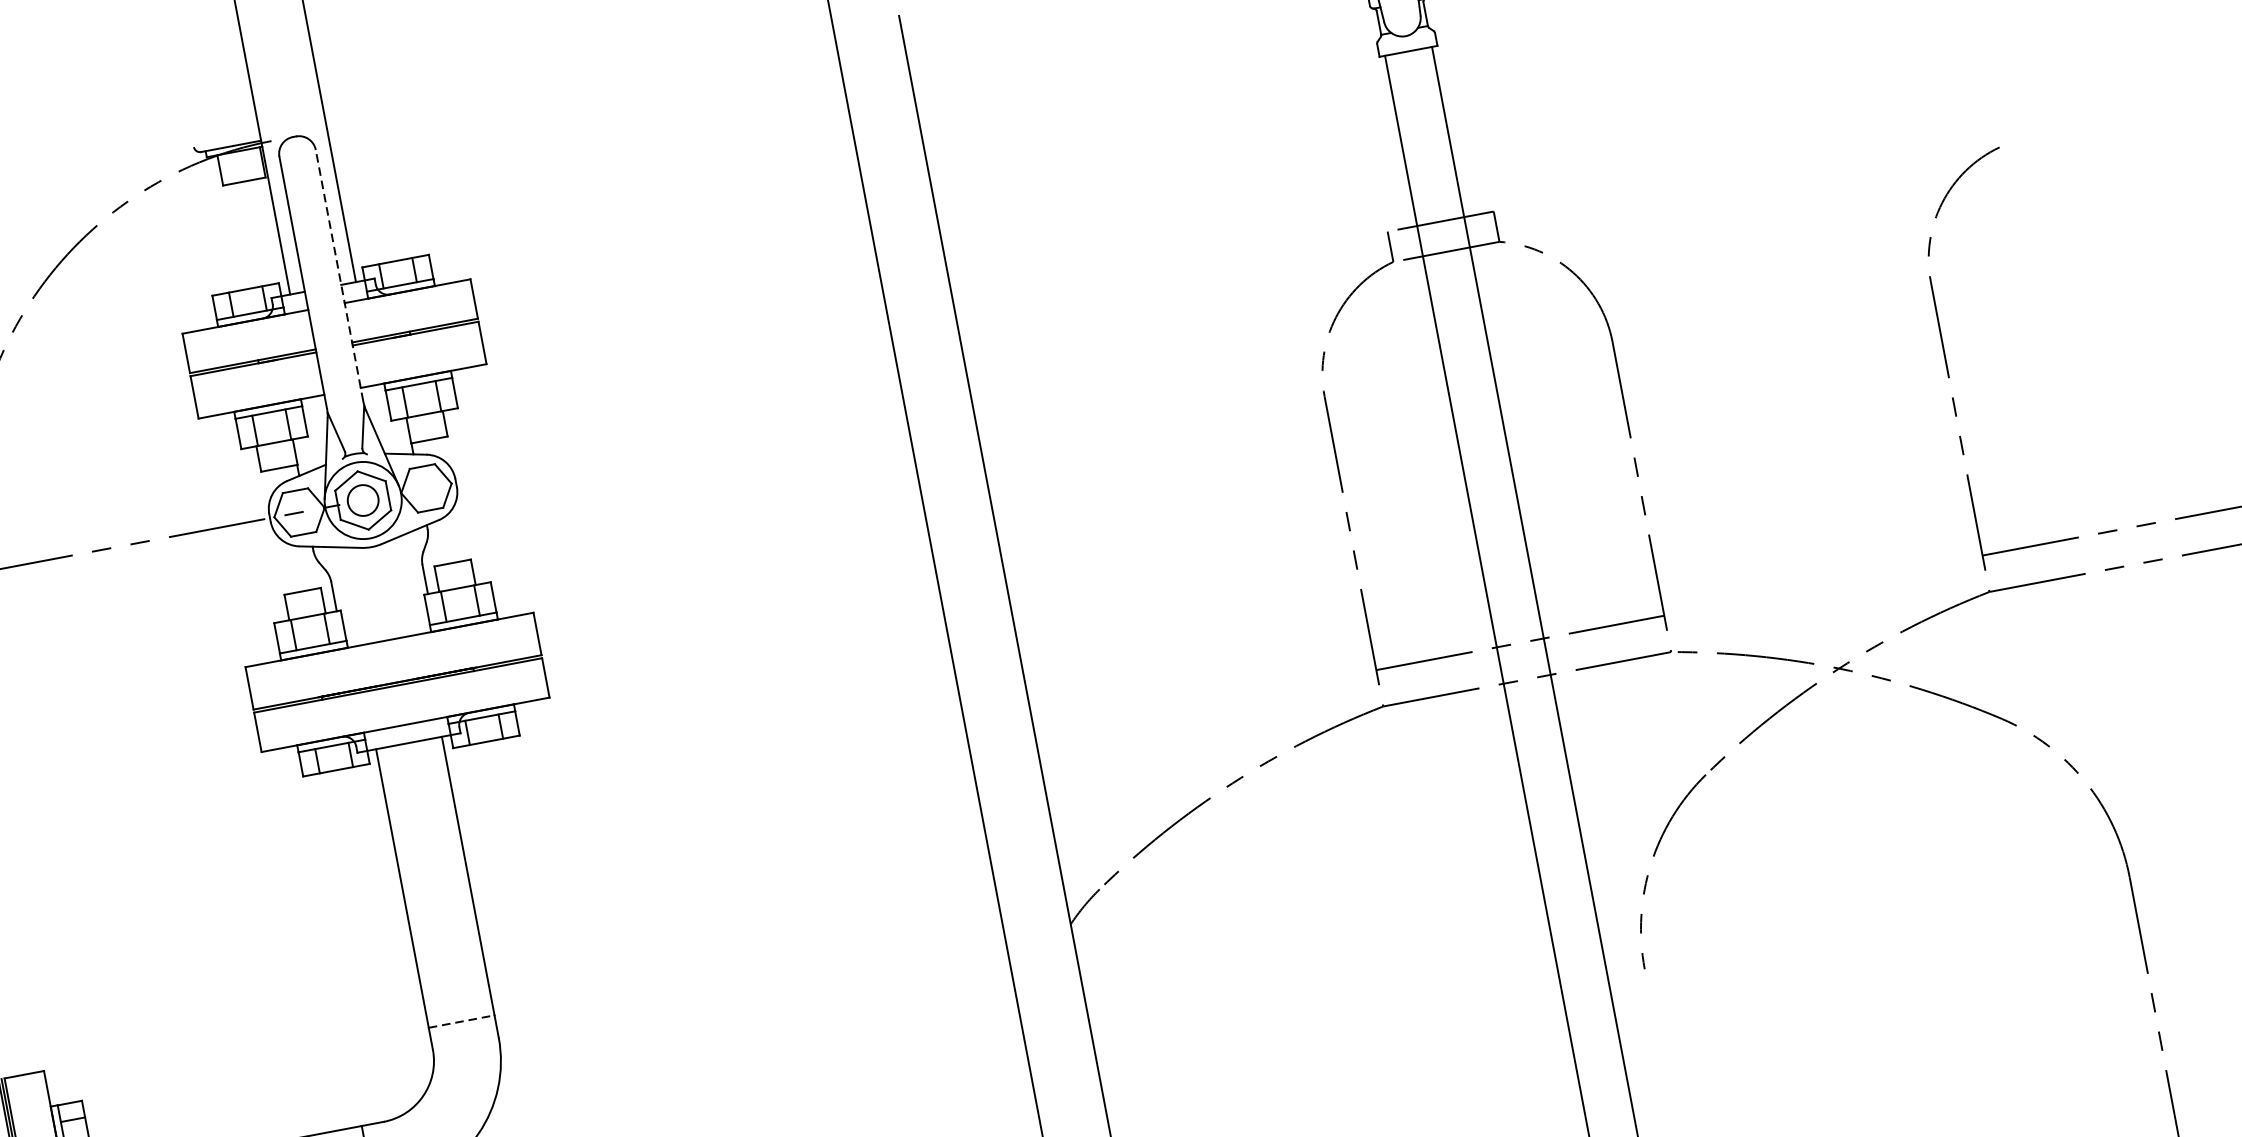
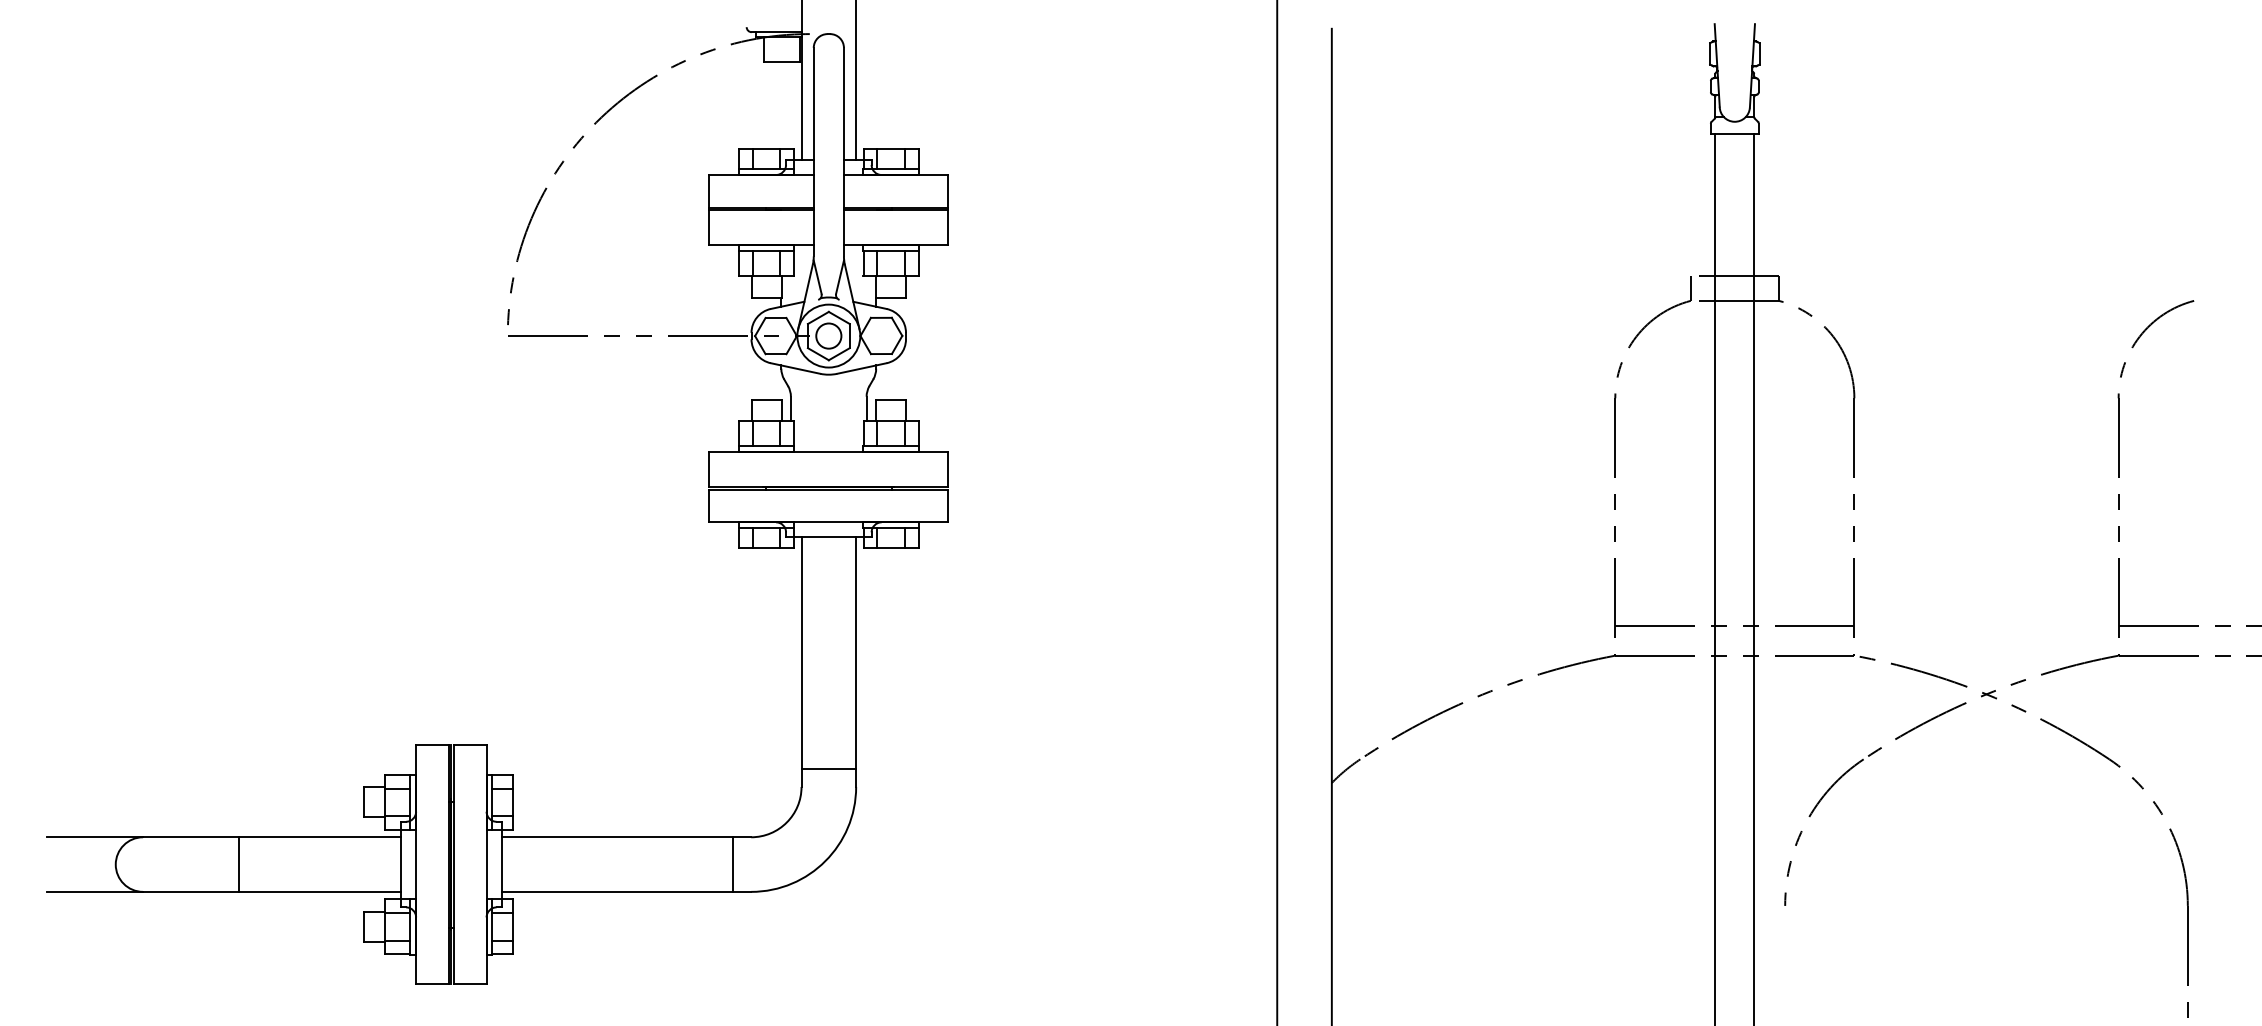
line: (338, 274) -> (843, 151), dashed -> solid
line: (462, 1021) -> (829, 768), dashed -> solid

